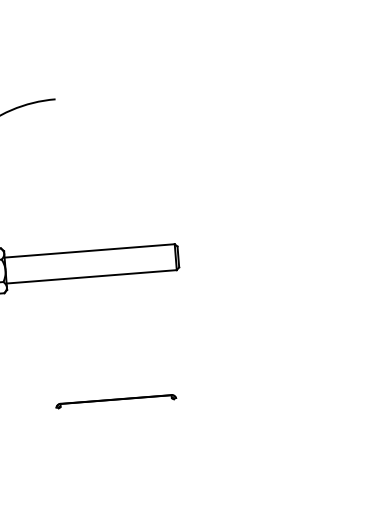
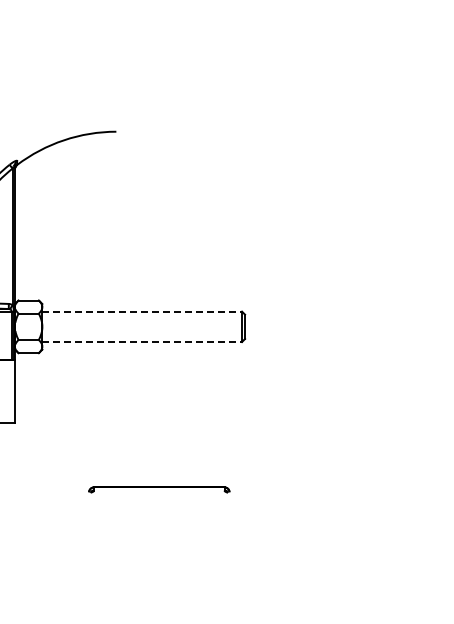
line: (89, 250) -> (142, 311), solid -> dashed
line: (91, 277) -> (142, 342), solid -> dashed

